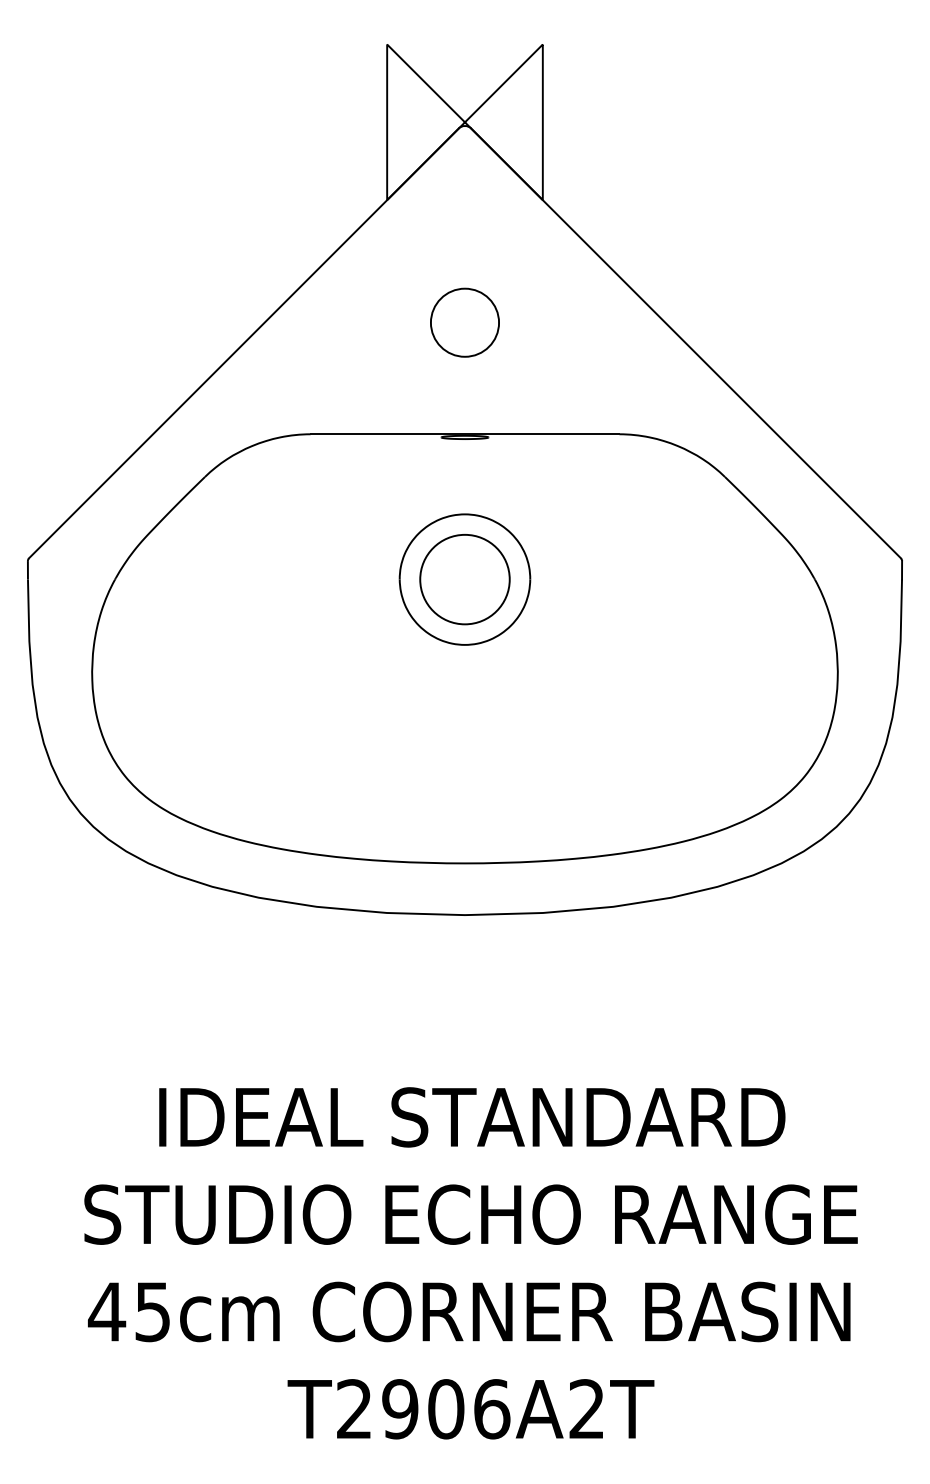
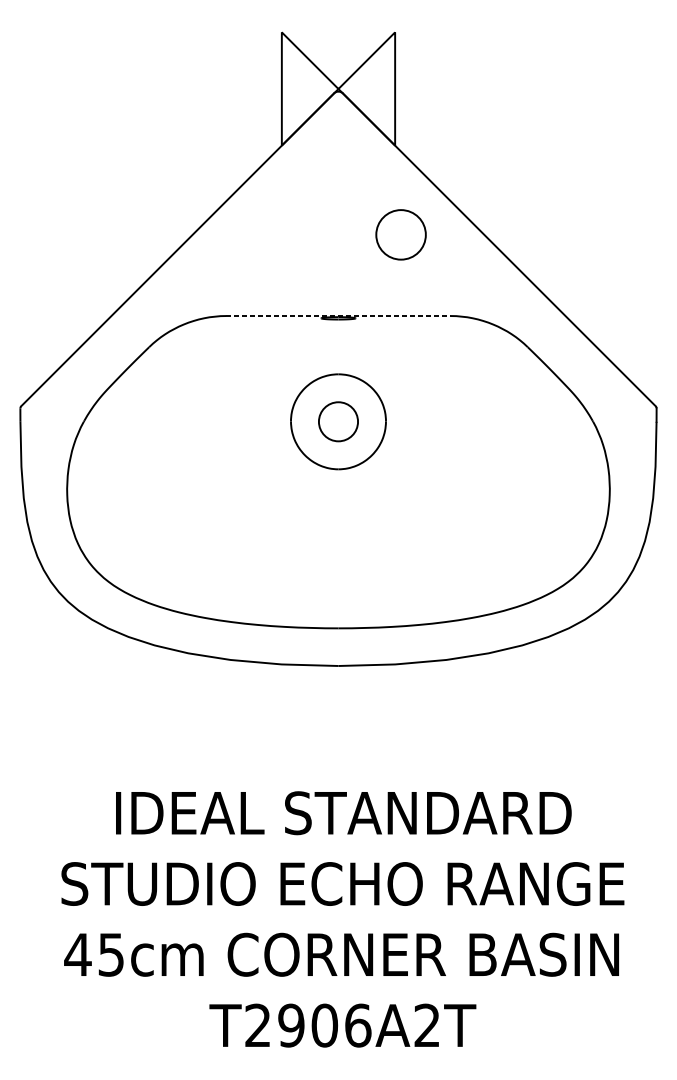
circle: (464, 322) -> (400, 234), moved
line: (465, 434) -> (338, 316), solid -> dashed
circle: (464, 579) -> (338, 421), size x0.6

